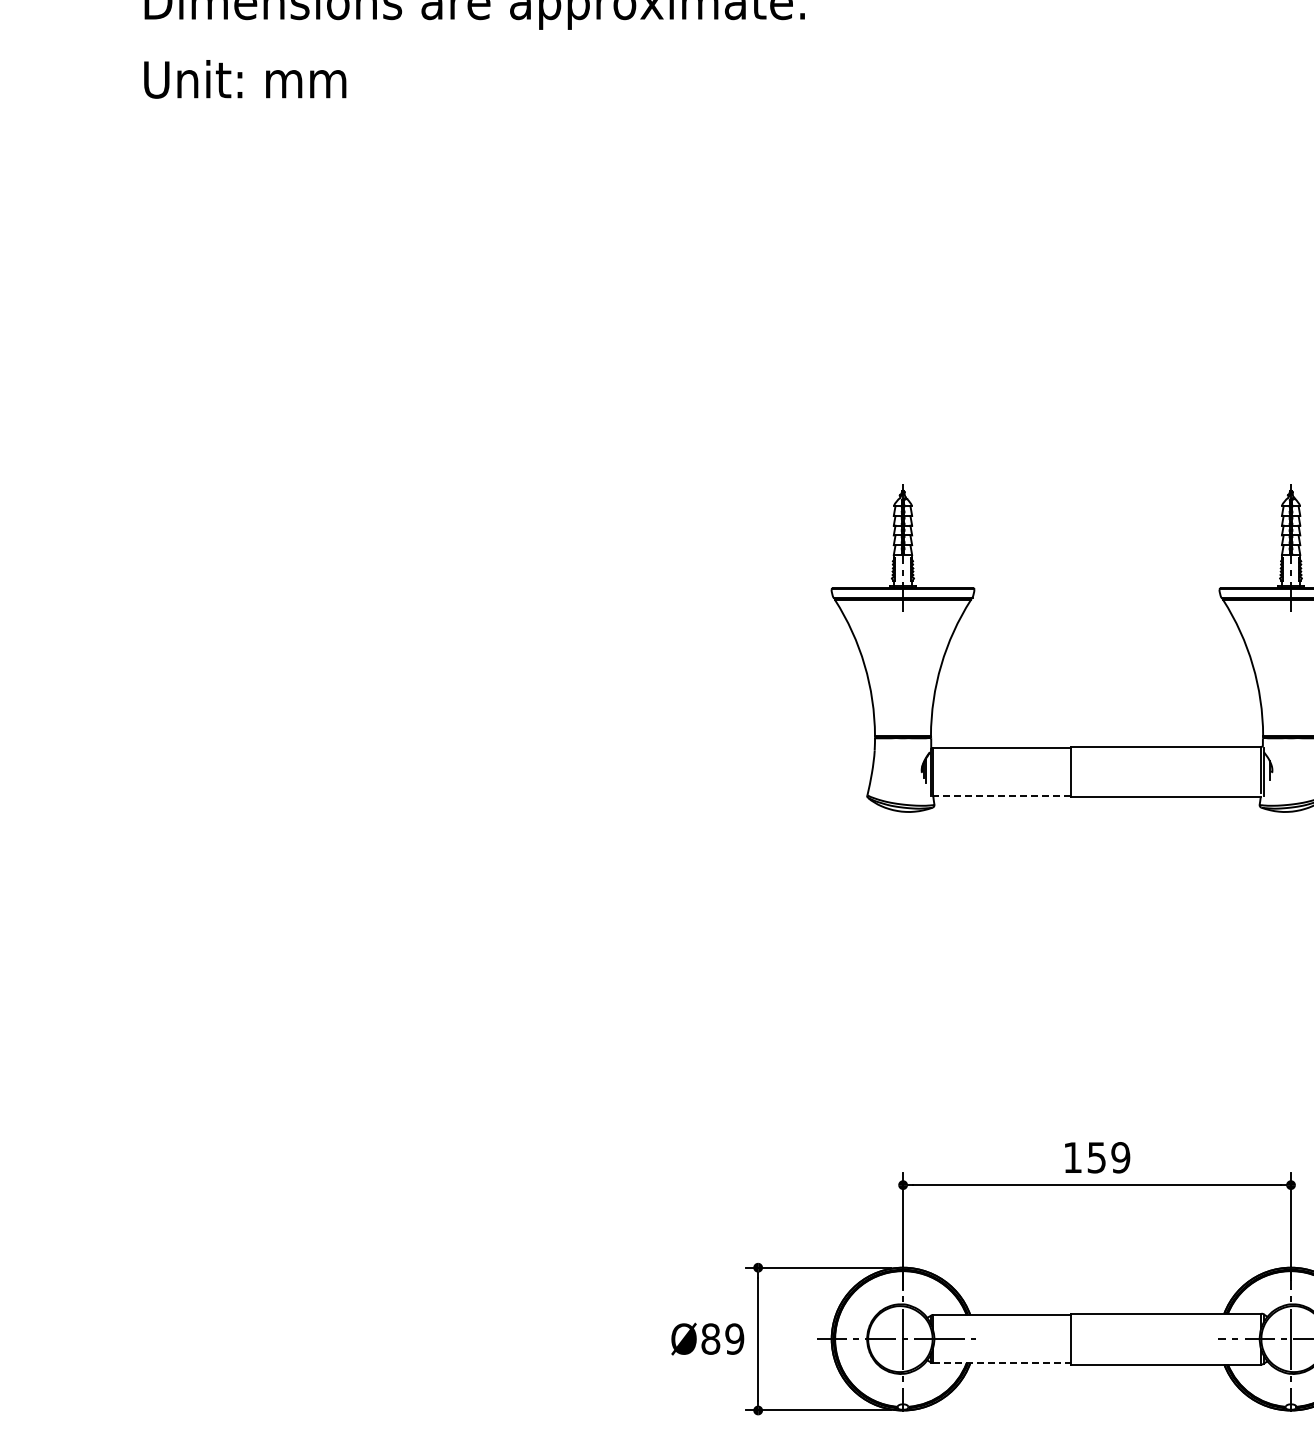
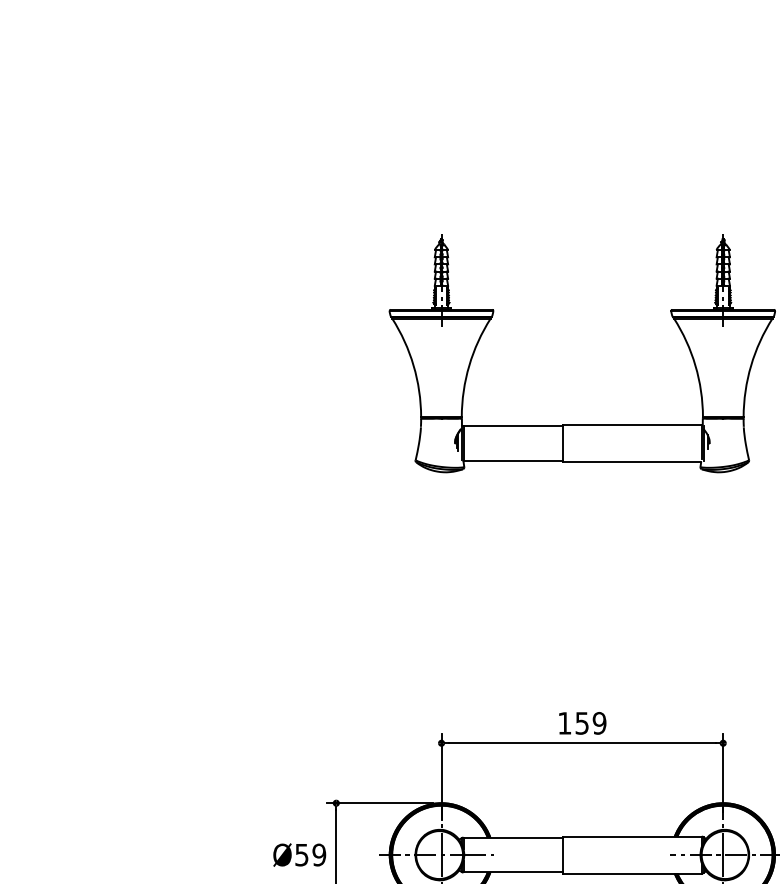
line: (1002, 796) -> (513, 461), dashed -> solid
text: (710, 1338) -> (301, 854), Ø89 -> Ø59
line: (1002, 1363) -> (513, 872), dashed -> solid

